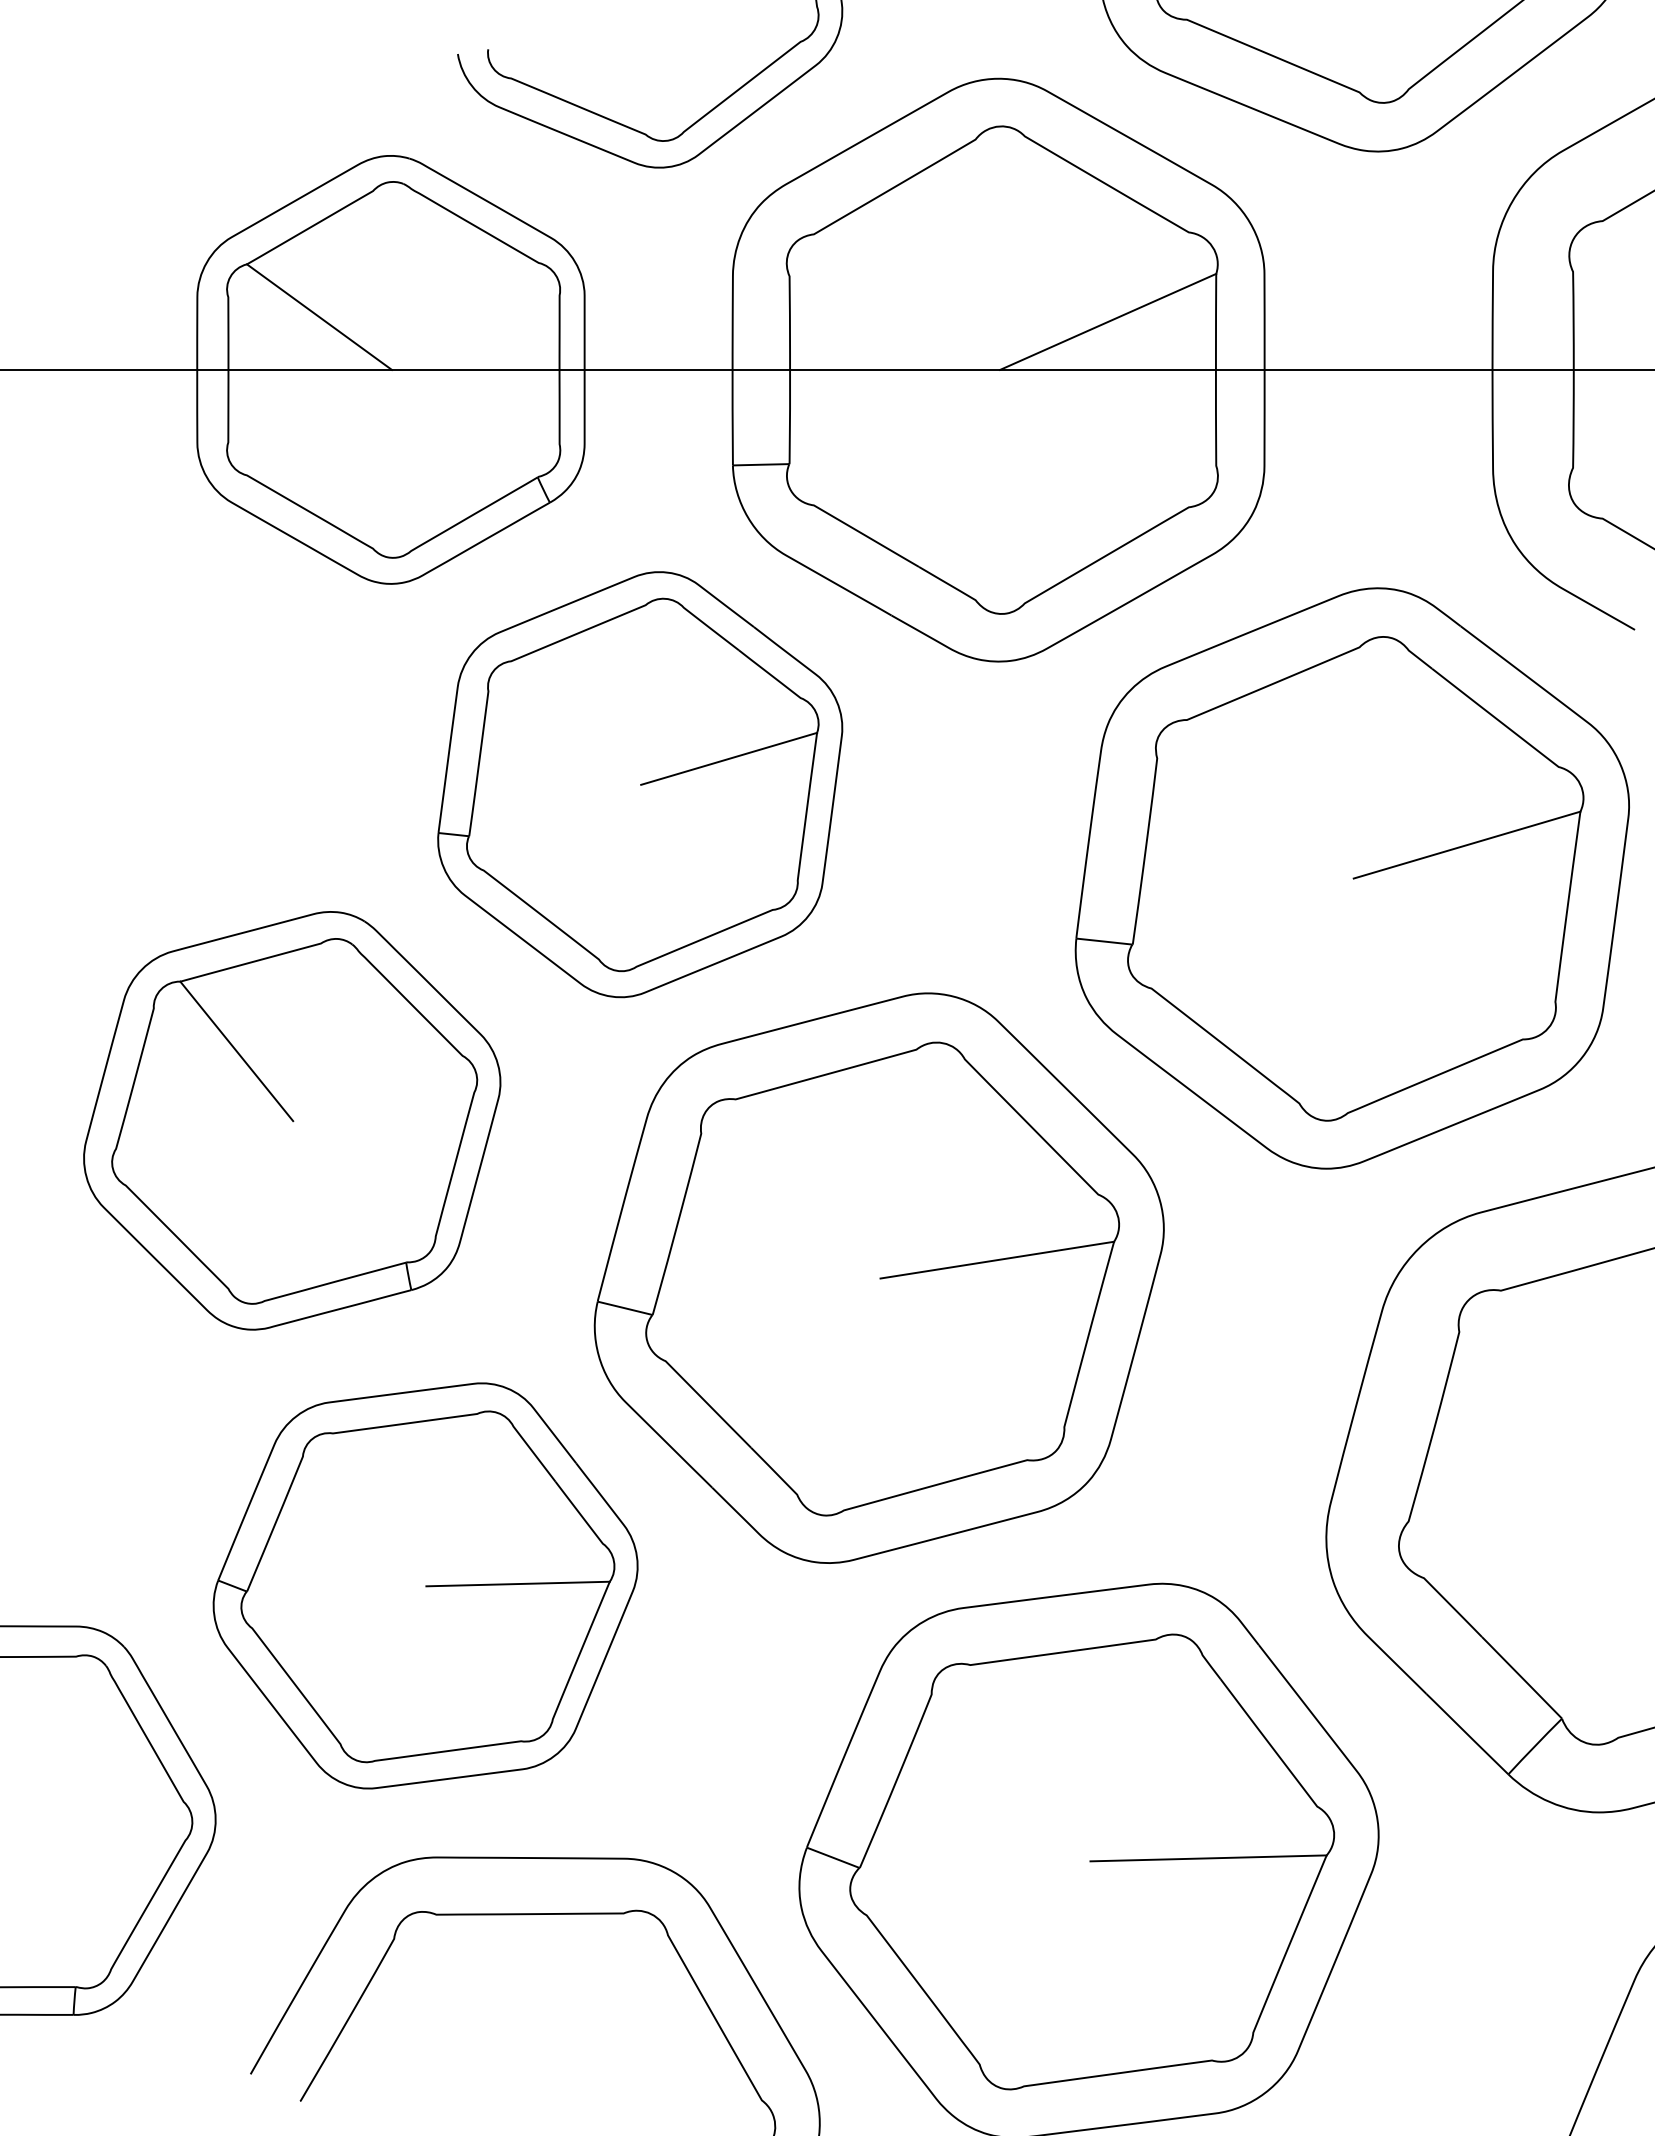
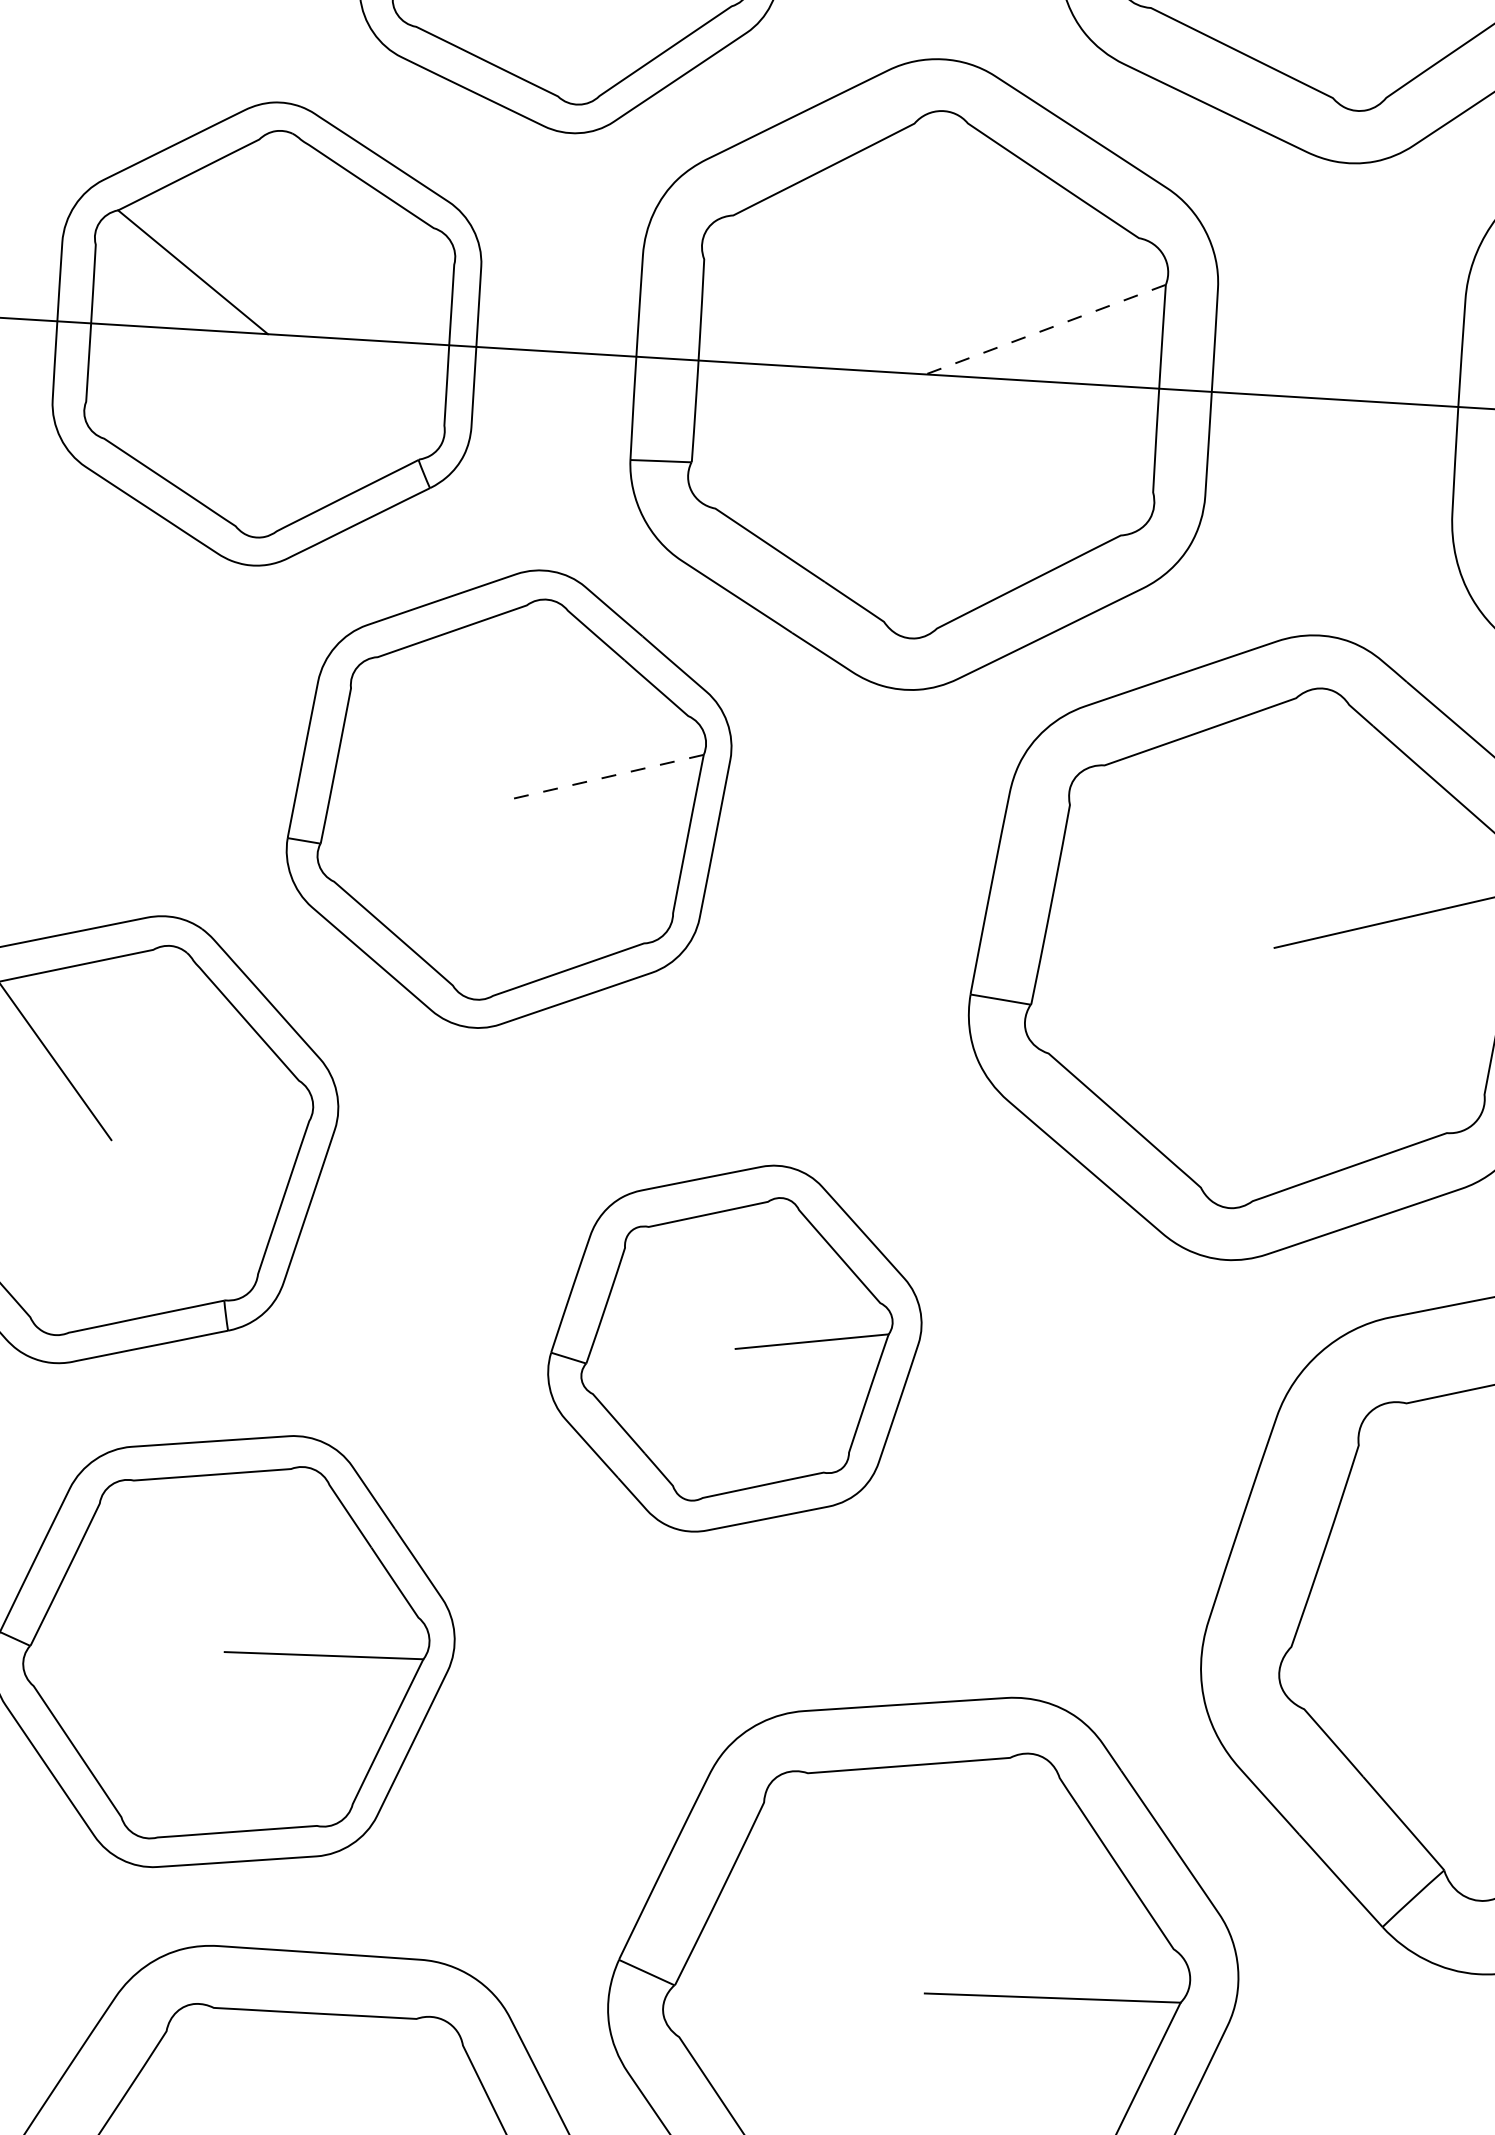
line: (1107, 322) -> (1045, 330), solid -> dashed
line: (729, 758) -> (607, 776), solid -> dashed
part: (878, 1277) -> (734, 1347), size x0.6

